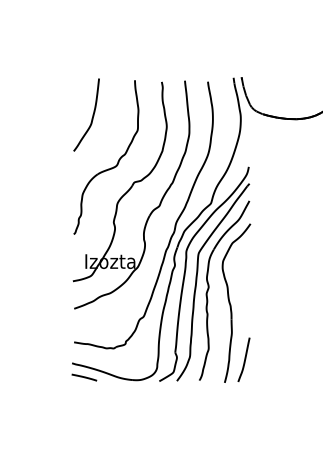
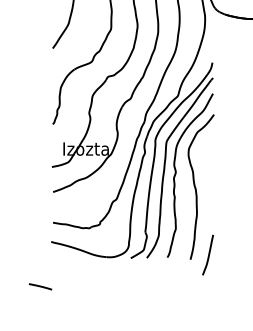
curve: (244, 359) -> (208, 254), moved
line: (84, 377) -> (40, 286), moved

